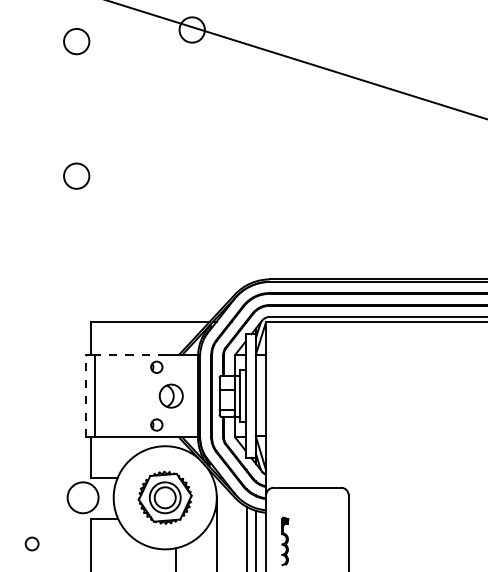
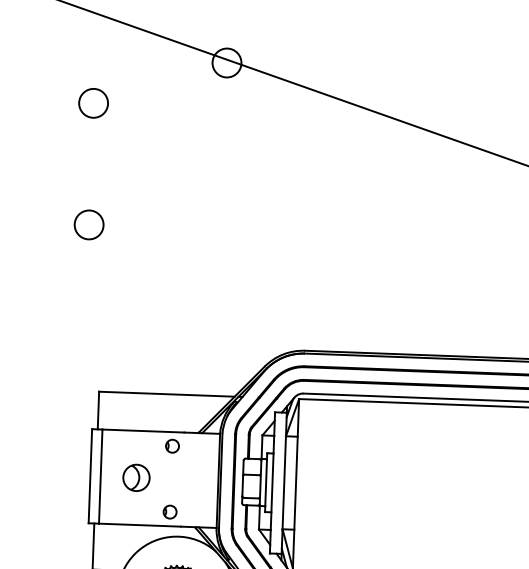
circle: (76, 41) -> (93, 103), moved
line: (130, 354) -> (143, 430), dashed -> solid
line: (85, 395) -> (89, 475), dashed -> solid
part: (170, 395) -> (135, 477), moved

